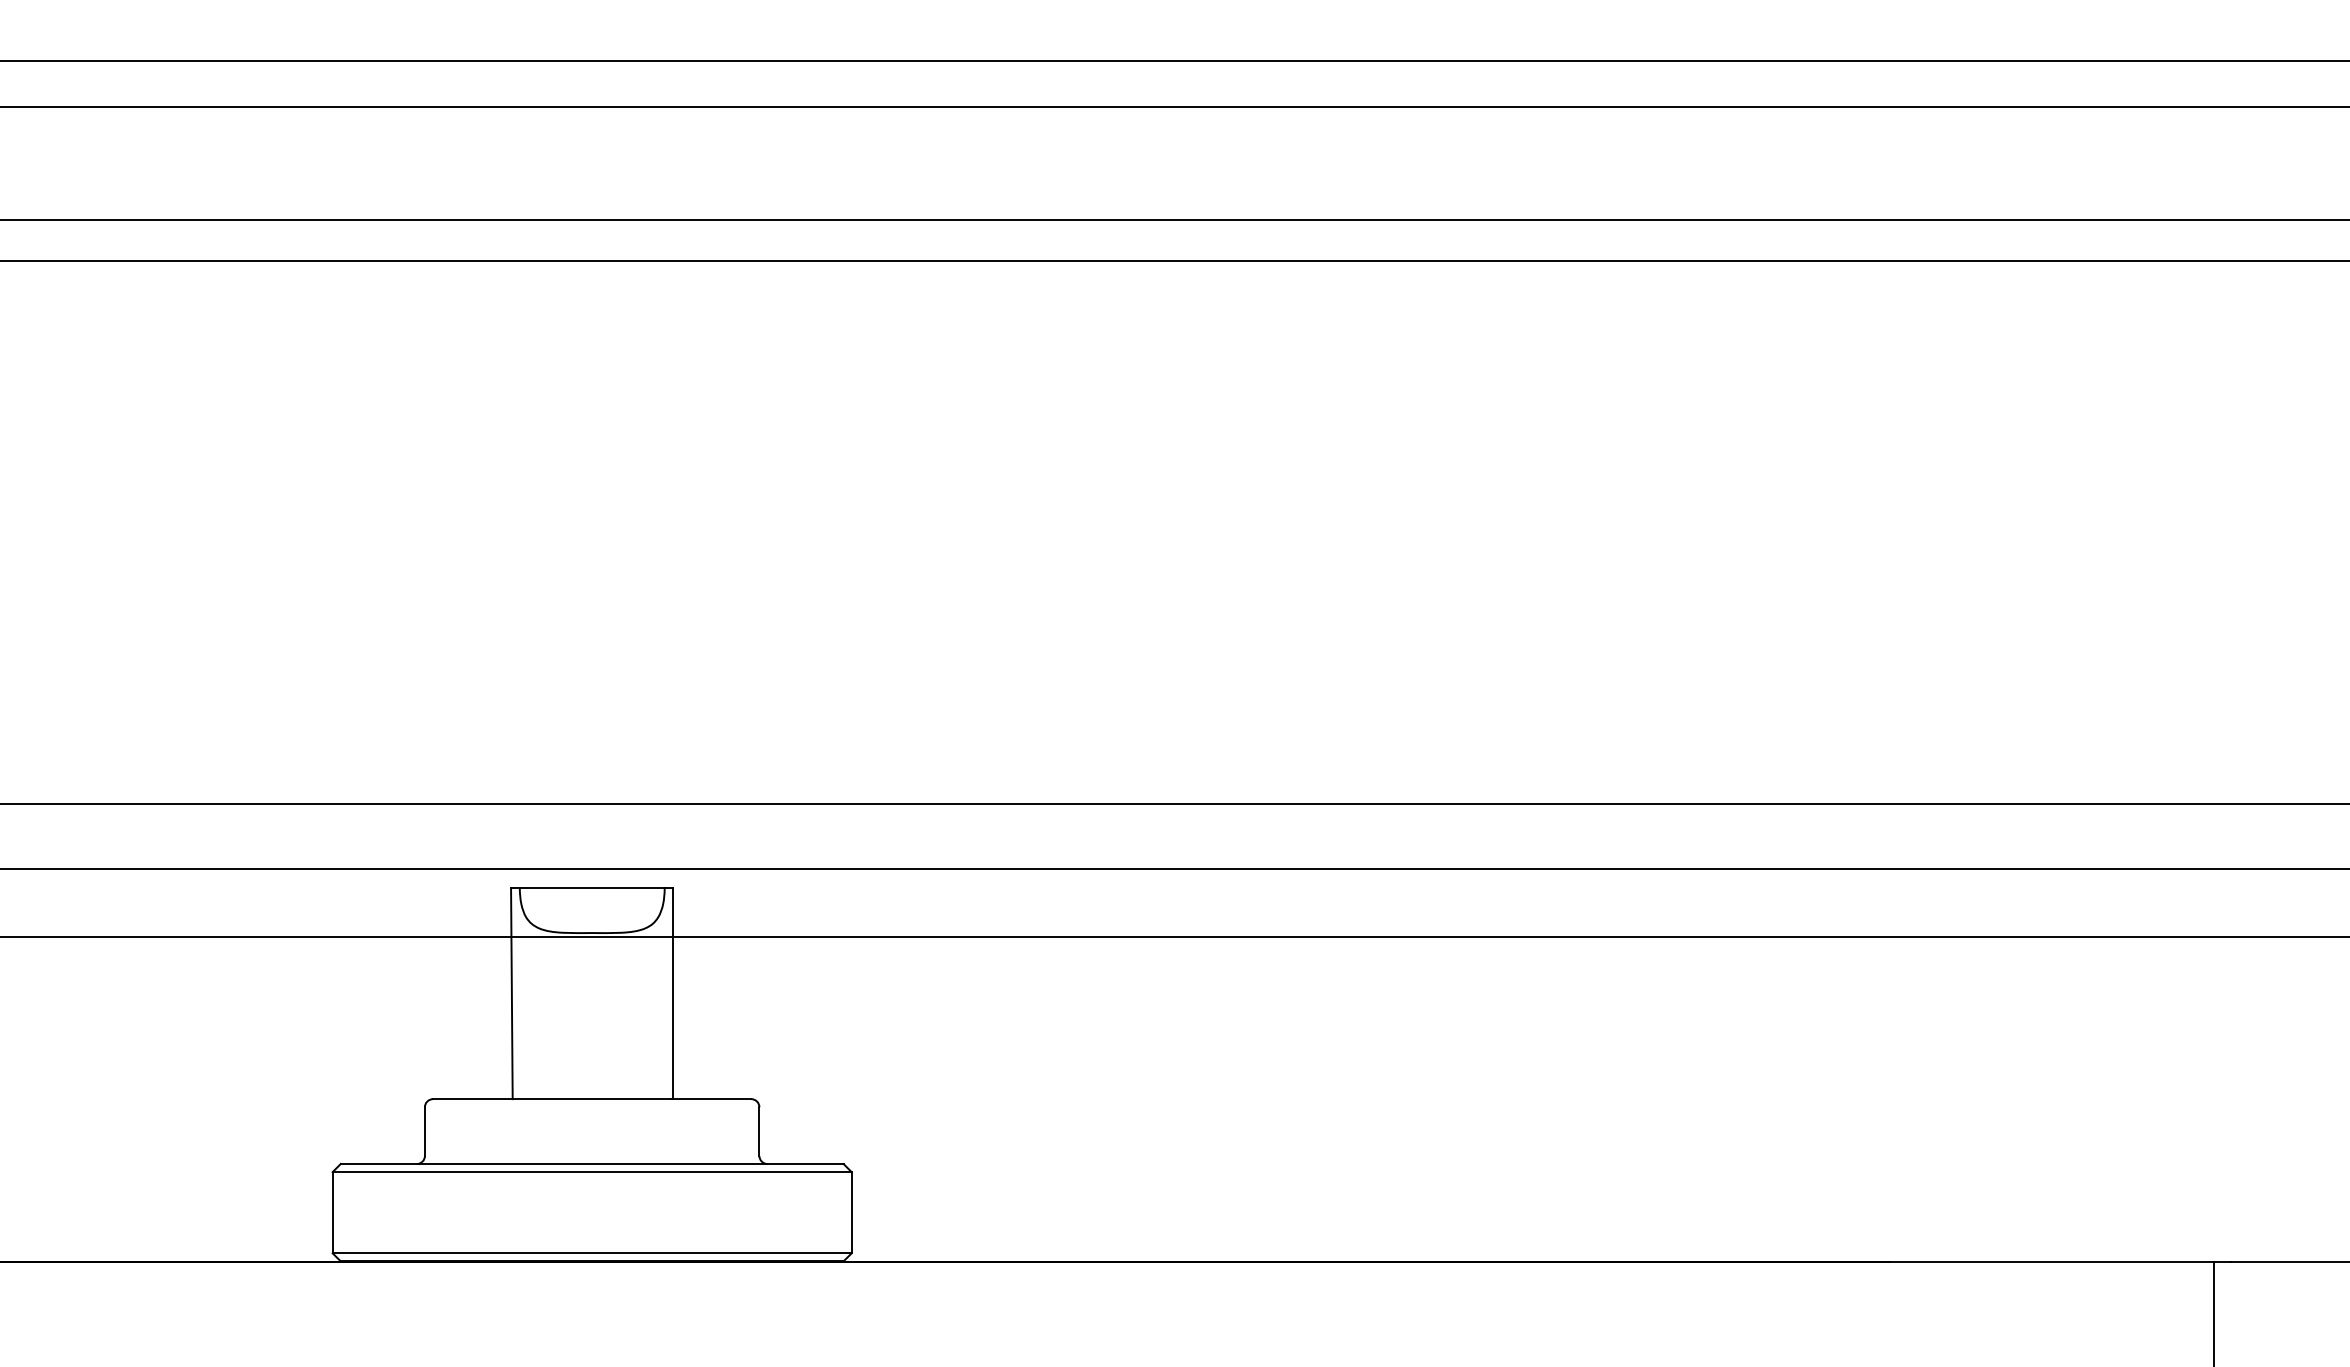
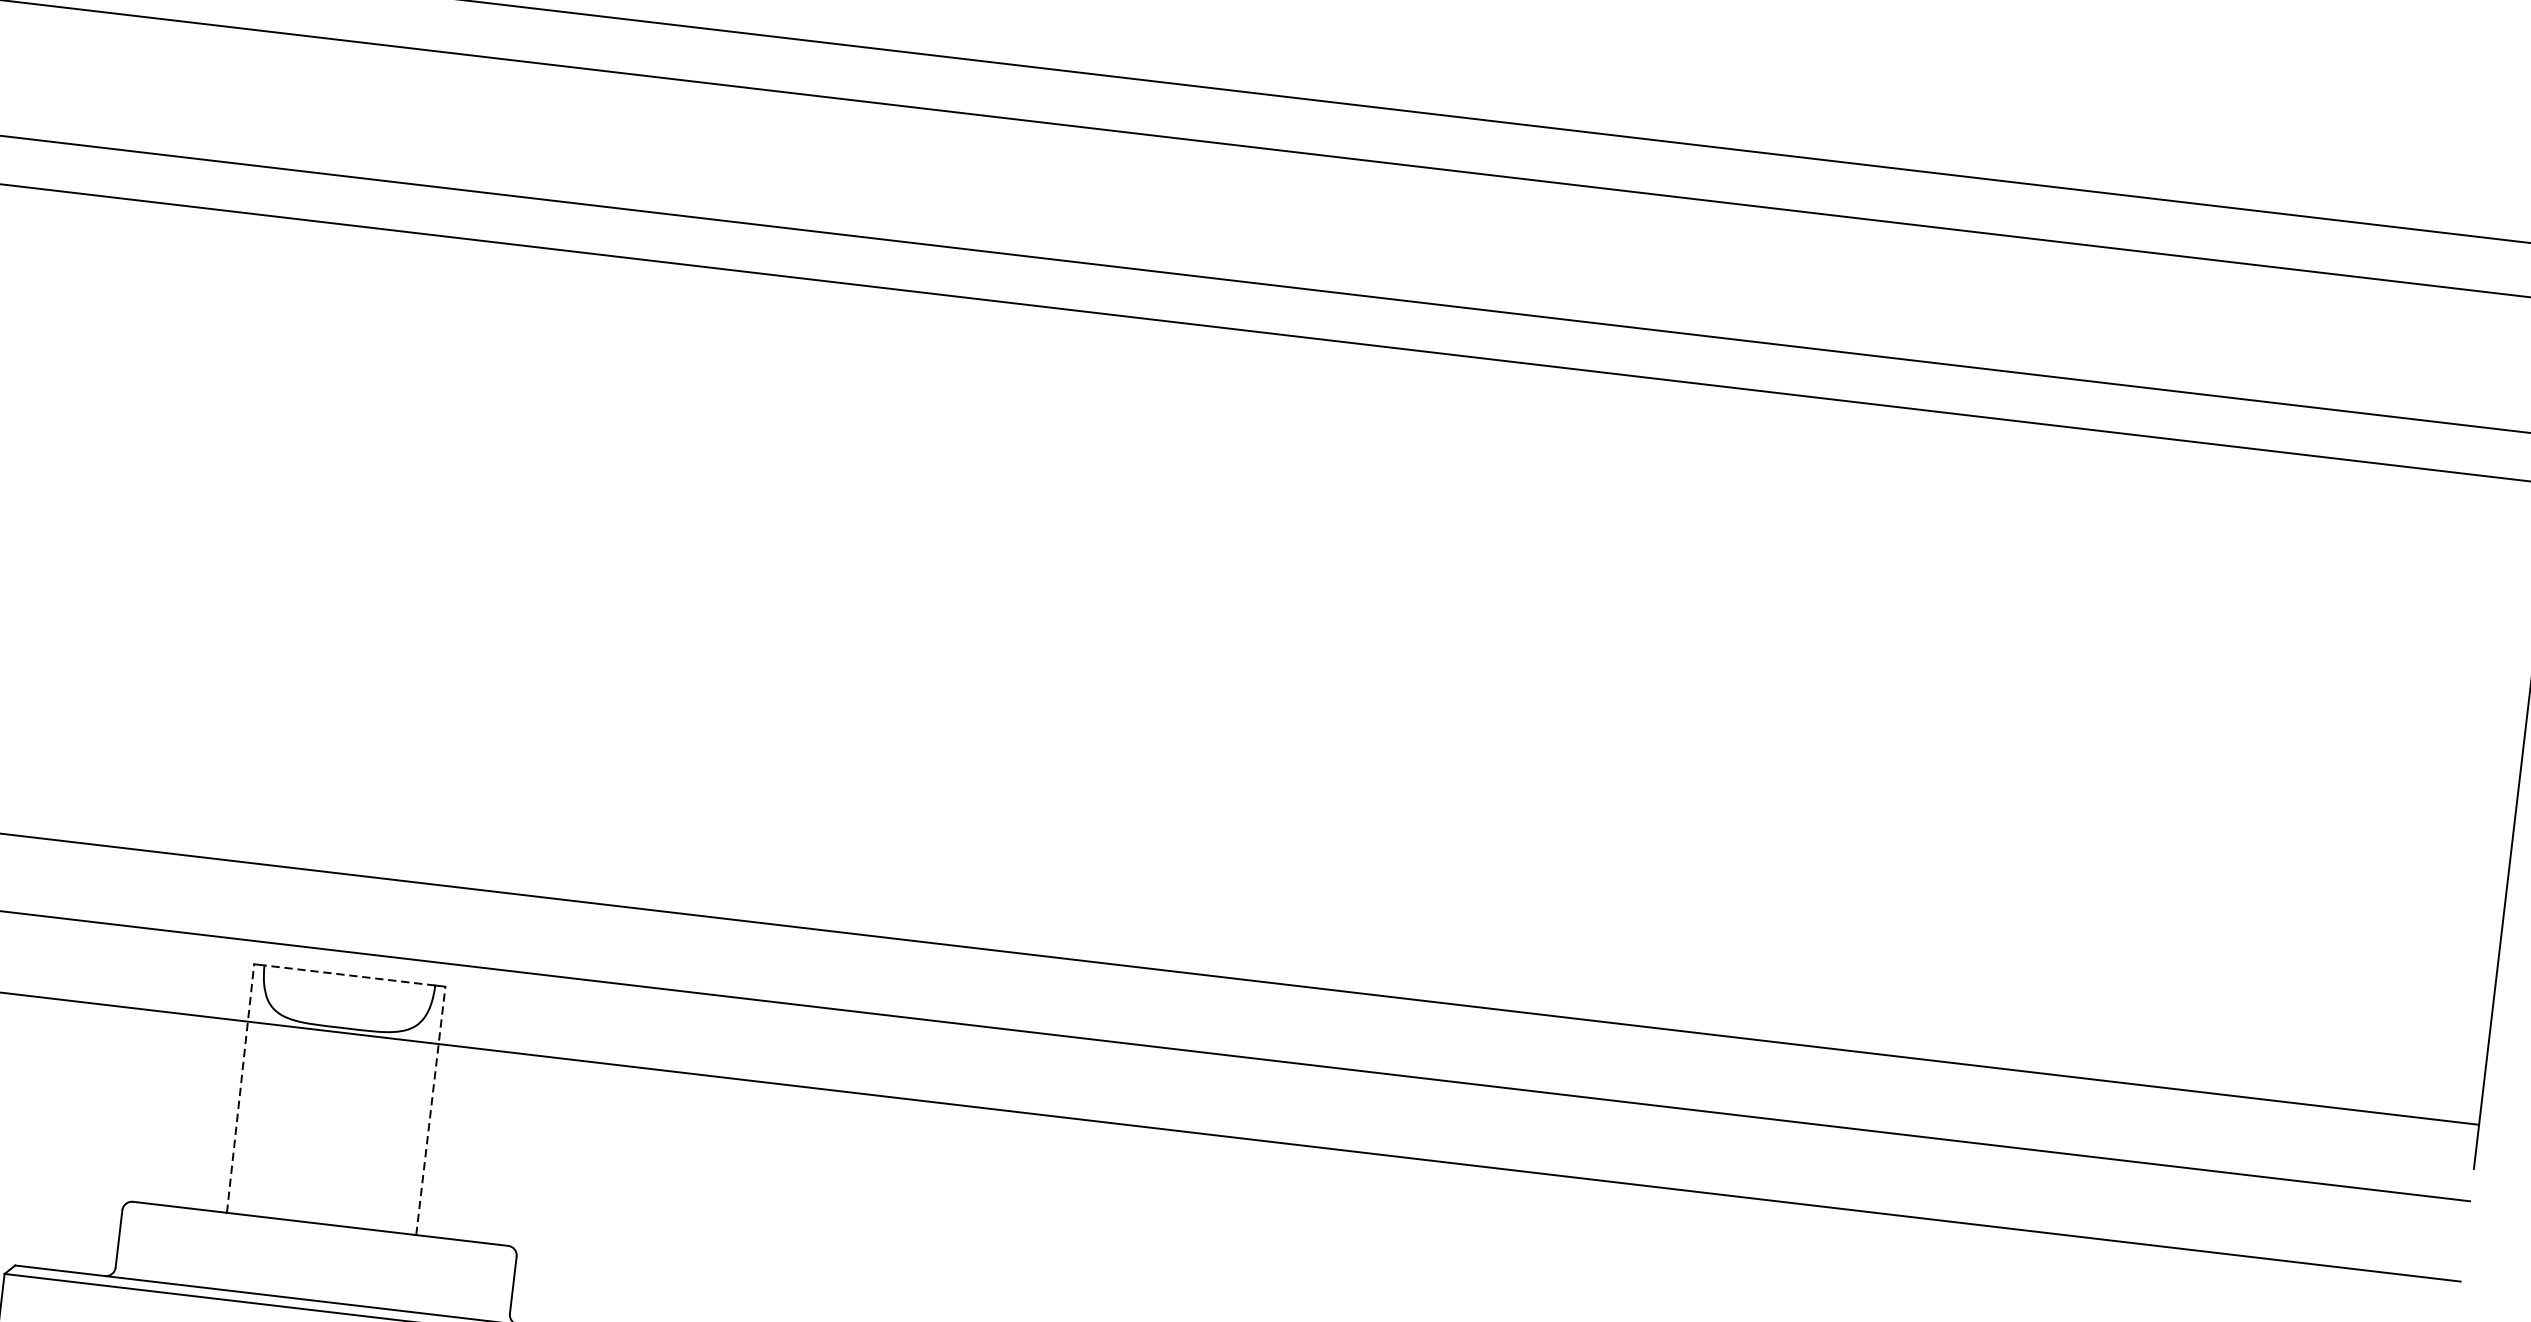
line: (591, 888) -> (349, 975), solid -> dashed
line: (511, 993) -> (240, 1088), solid -> dashed
line: (673, 993) -> (431, 1110), solid -> dashed

